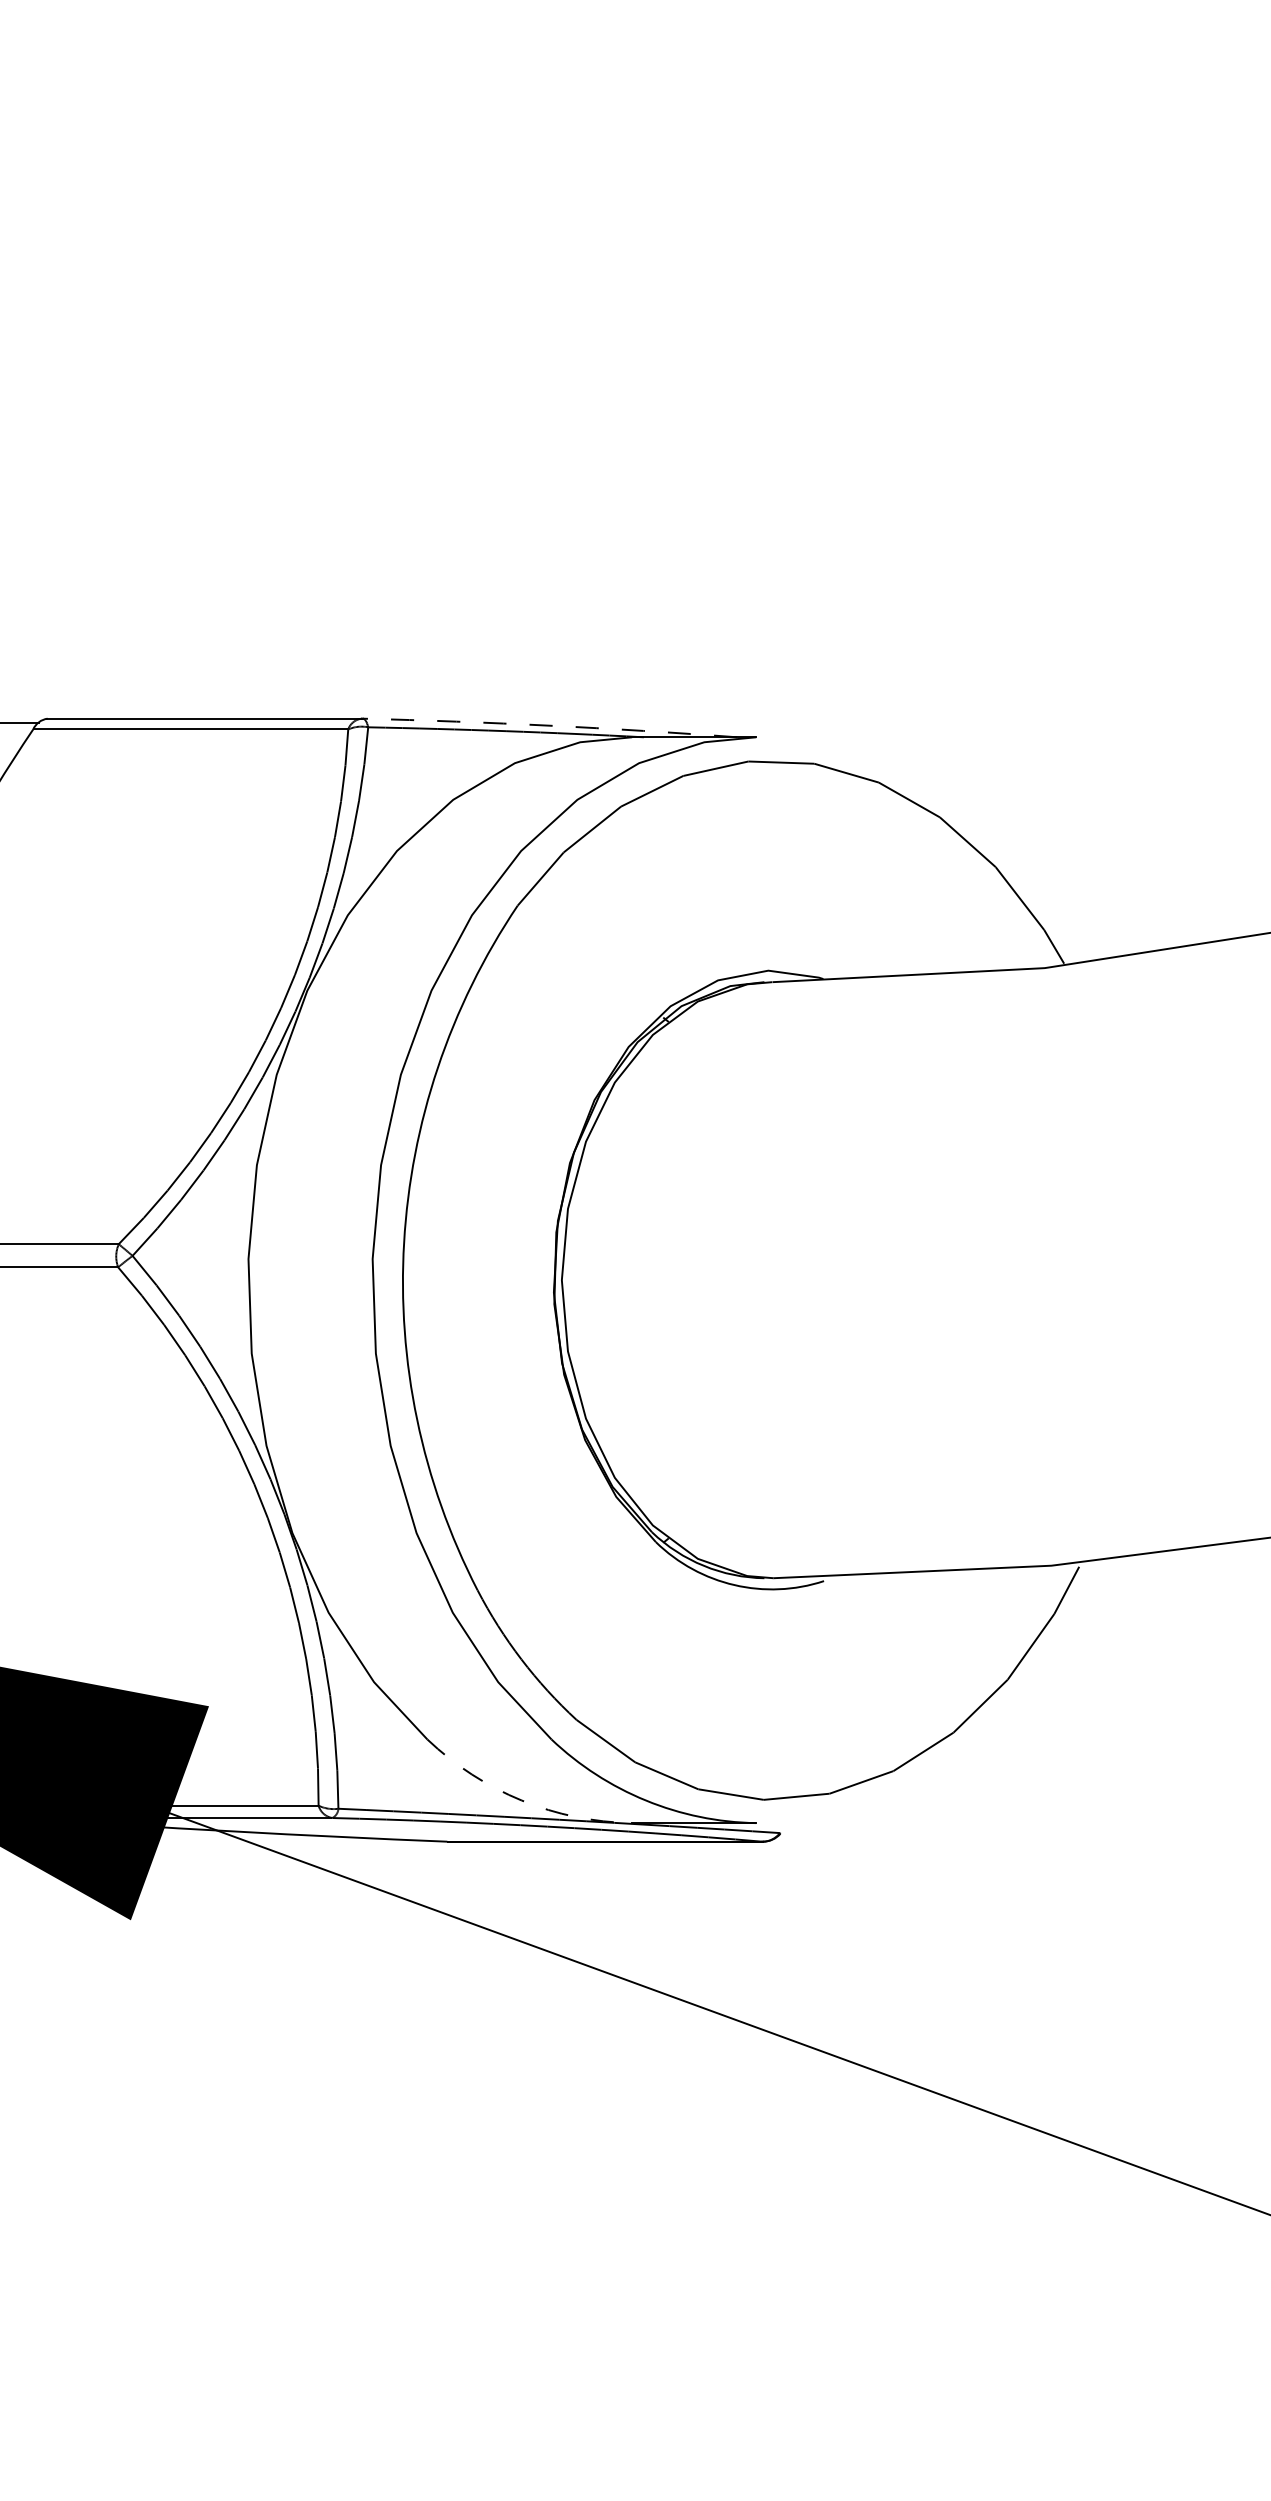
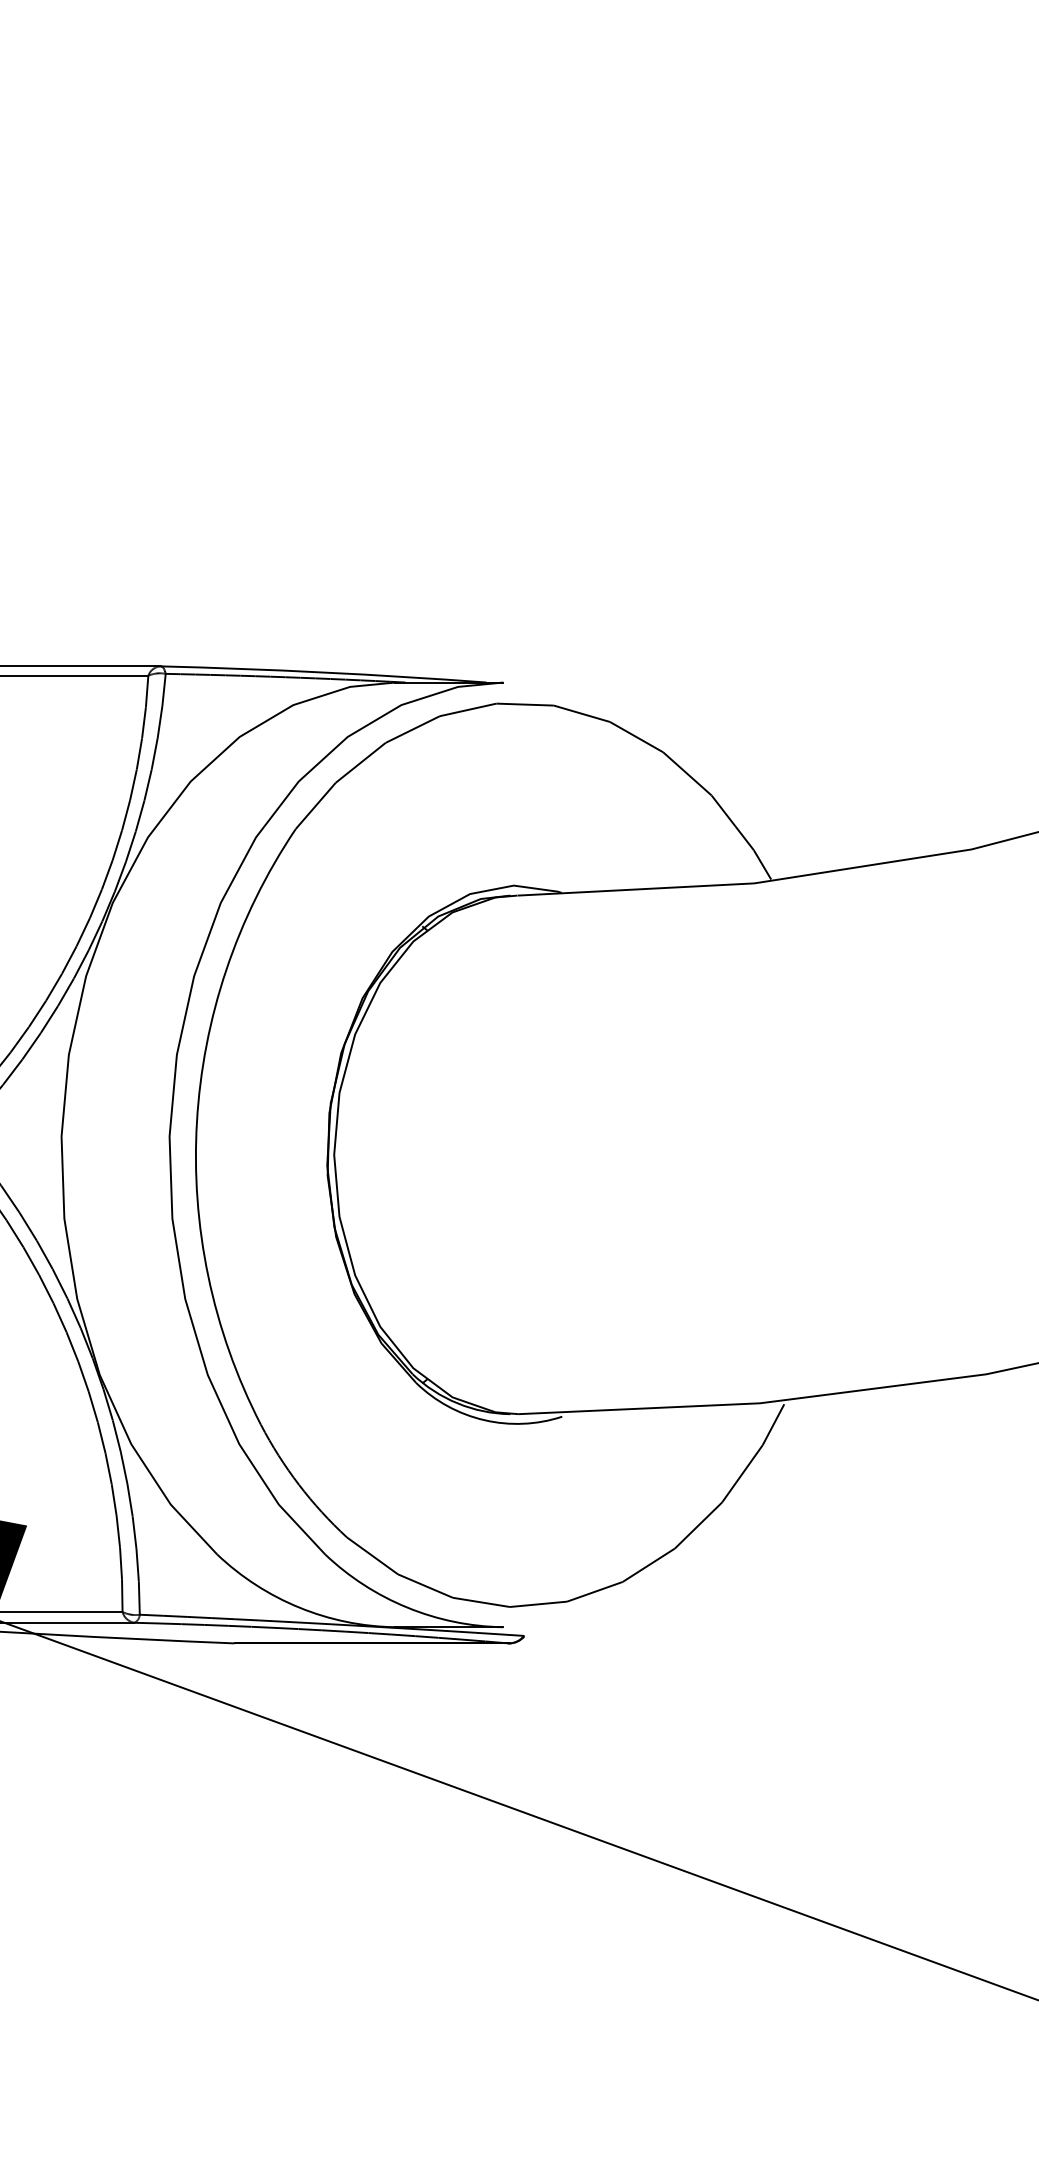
arc: (550, 725) -> (324, 672), dashed -> solid
arc: (521, 1800) -> (299, 1607), dashed -> solid

